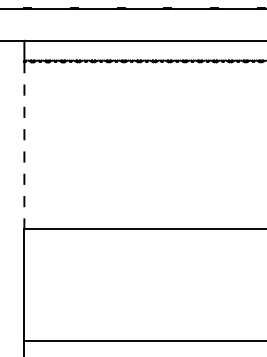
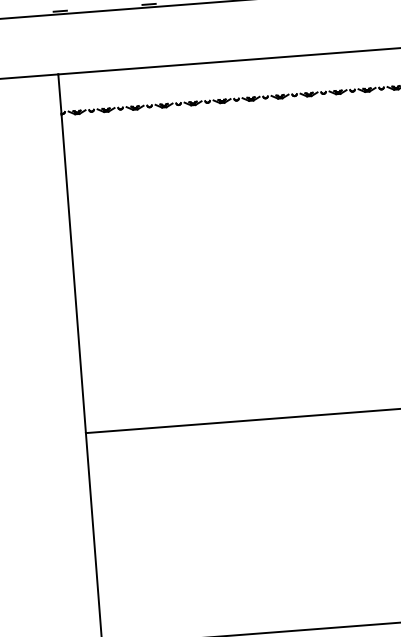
line: (24, 146) -> (74, 275), dashed -> solid

